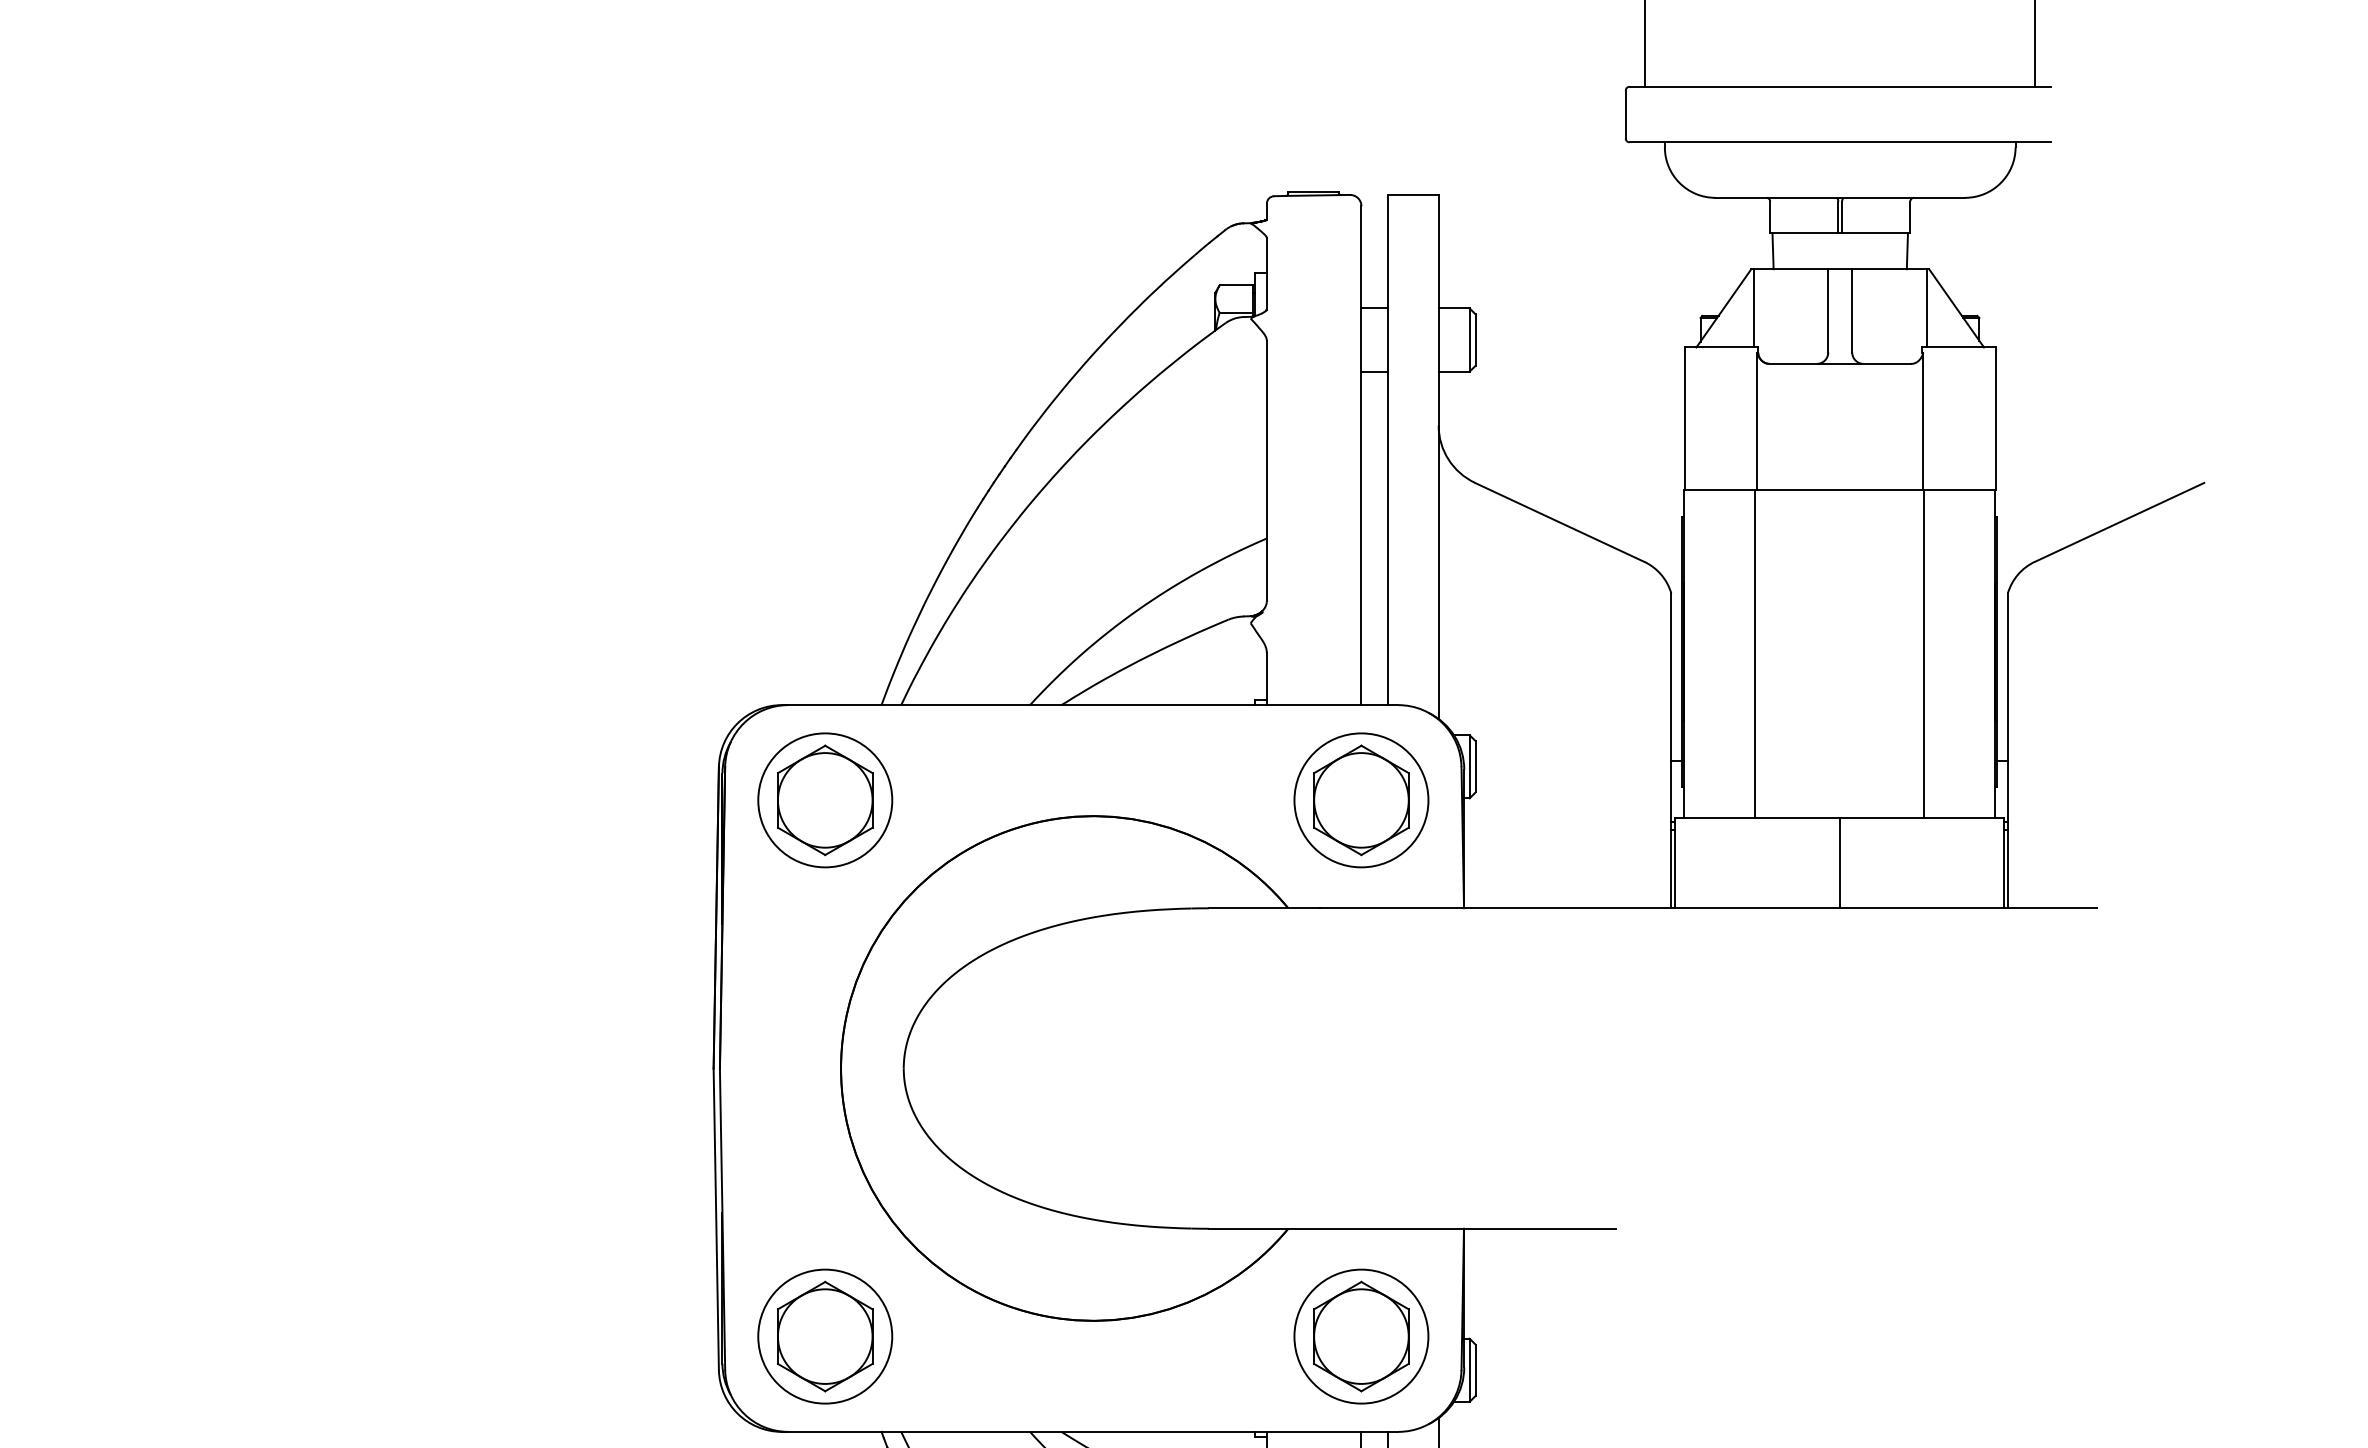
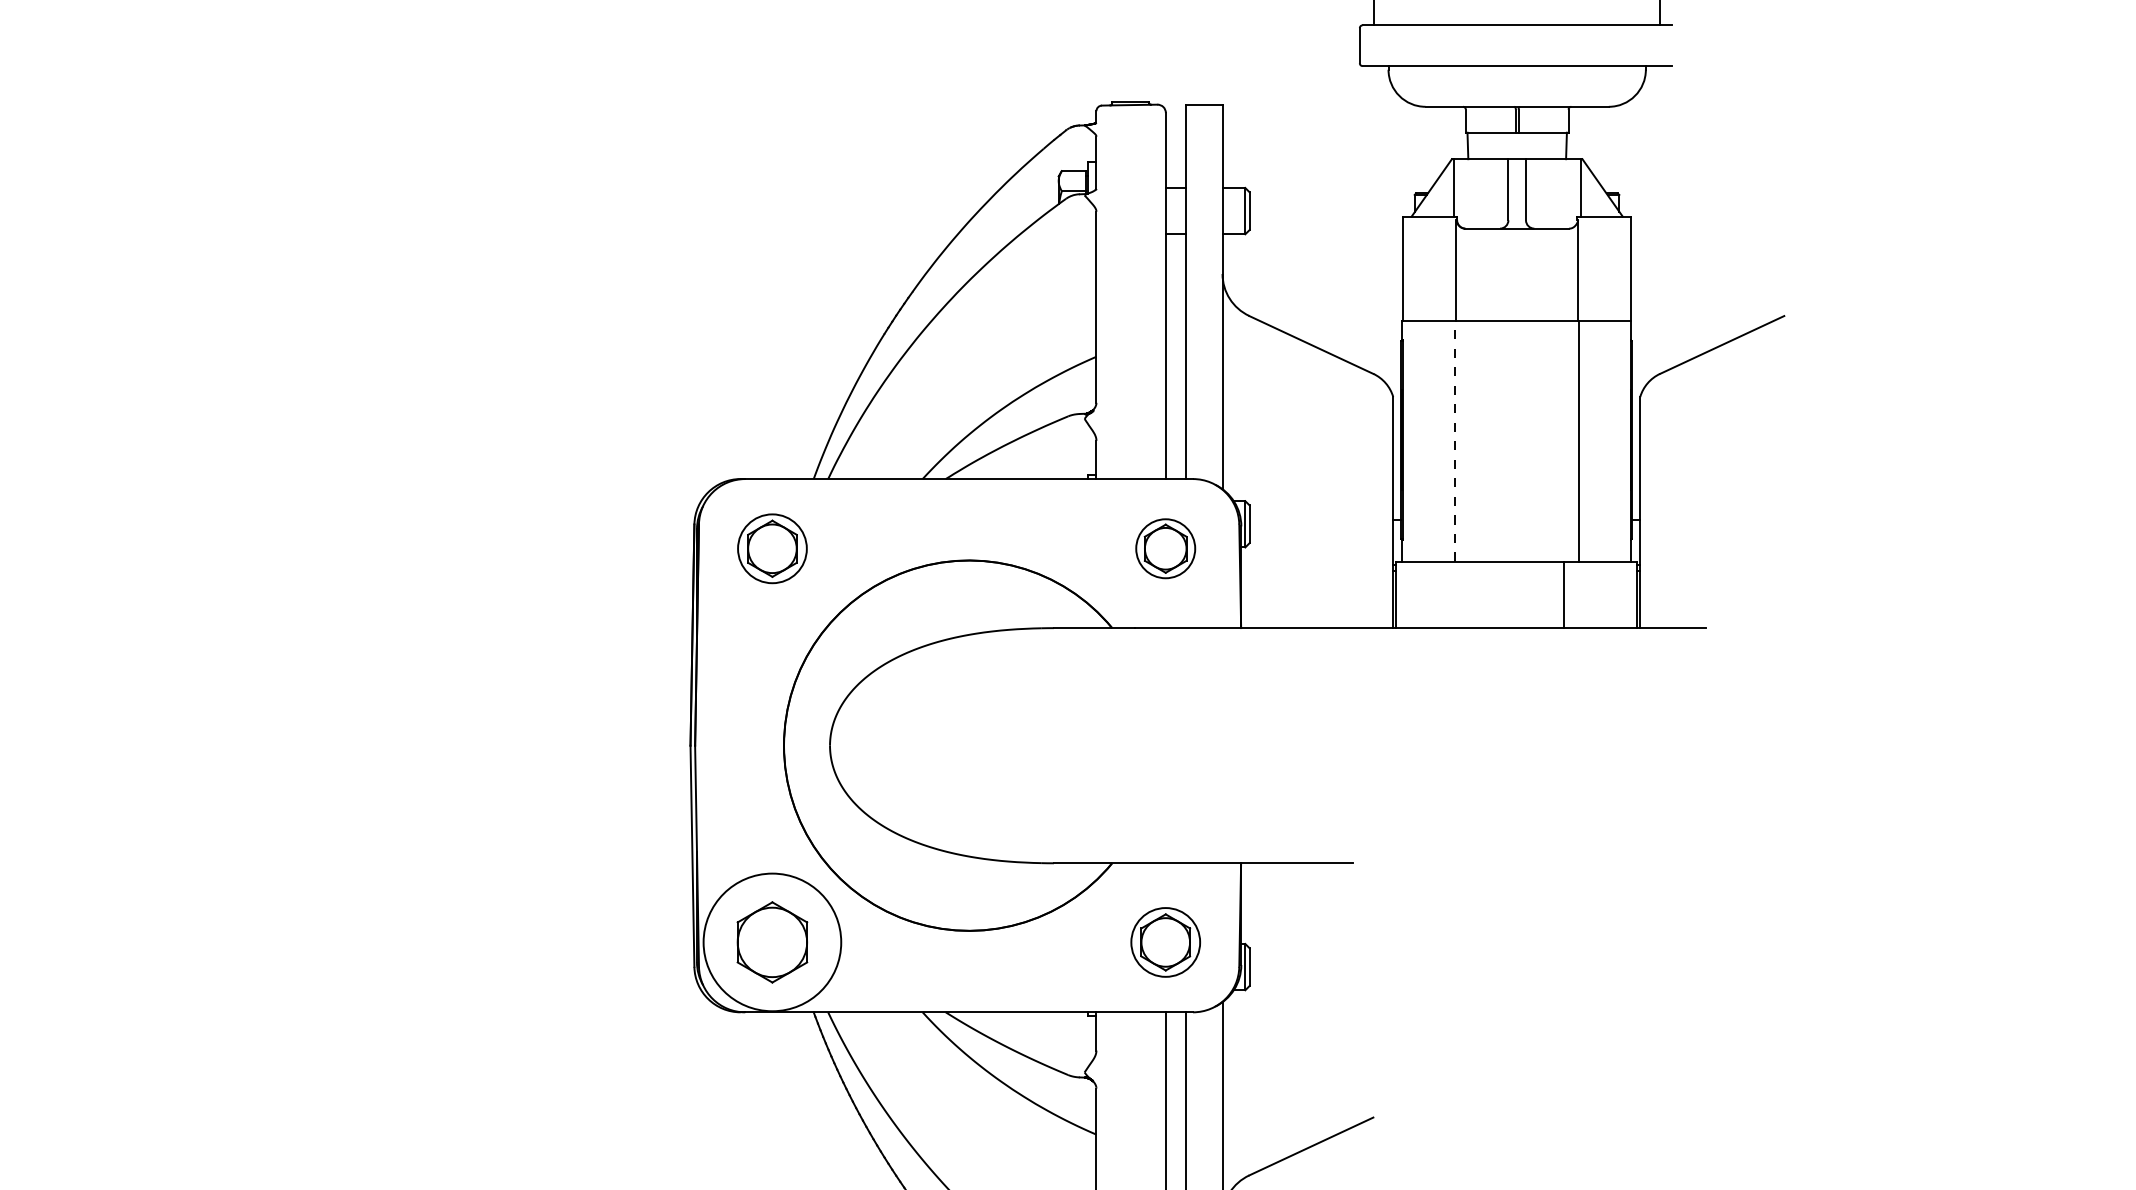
line: (1754, 652) -> (1454, 440), solid -> dashed
part: (825, 799) -> (772, 548), size x0.7
part: (1360, 799) -> (1165, 548), size x0.6
line: (1839, 862) -> (1563, 594), moved
circle: (825, 1336) -> (772, 942), size x1.4
part: (1360, 1336) -> (1165, 942), size x0.7

